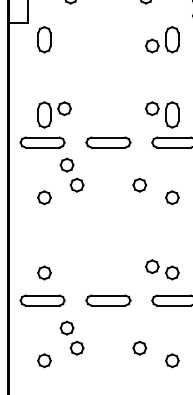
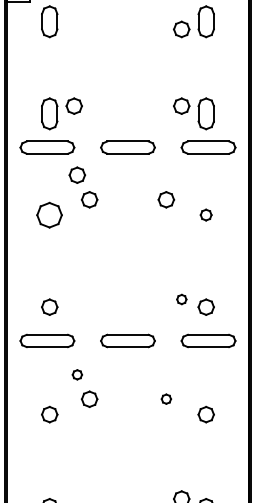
part: (44, 197) -> (49, 214), size x1.6
part: (171, 197) -> (205, 214), size x0.7
part: (152, 266) -> (181, 299), size x0.6
part: (67, 327) -> (77, 374), size x0.6
part: (139, 347) -> (166, 398), size x0.6

